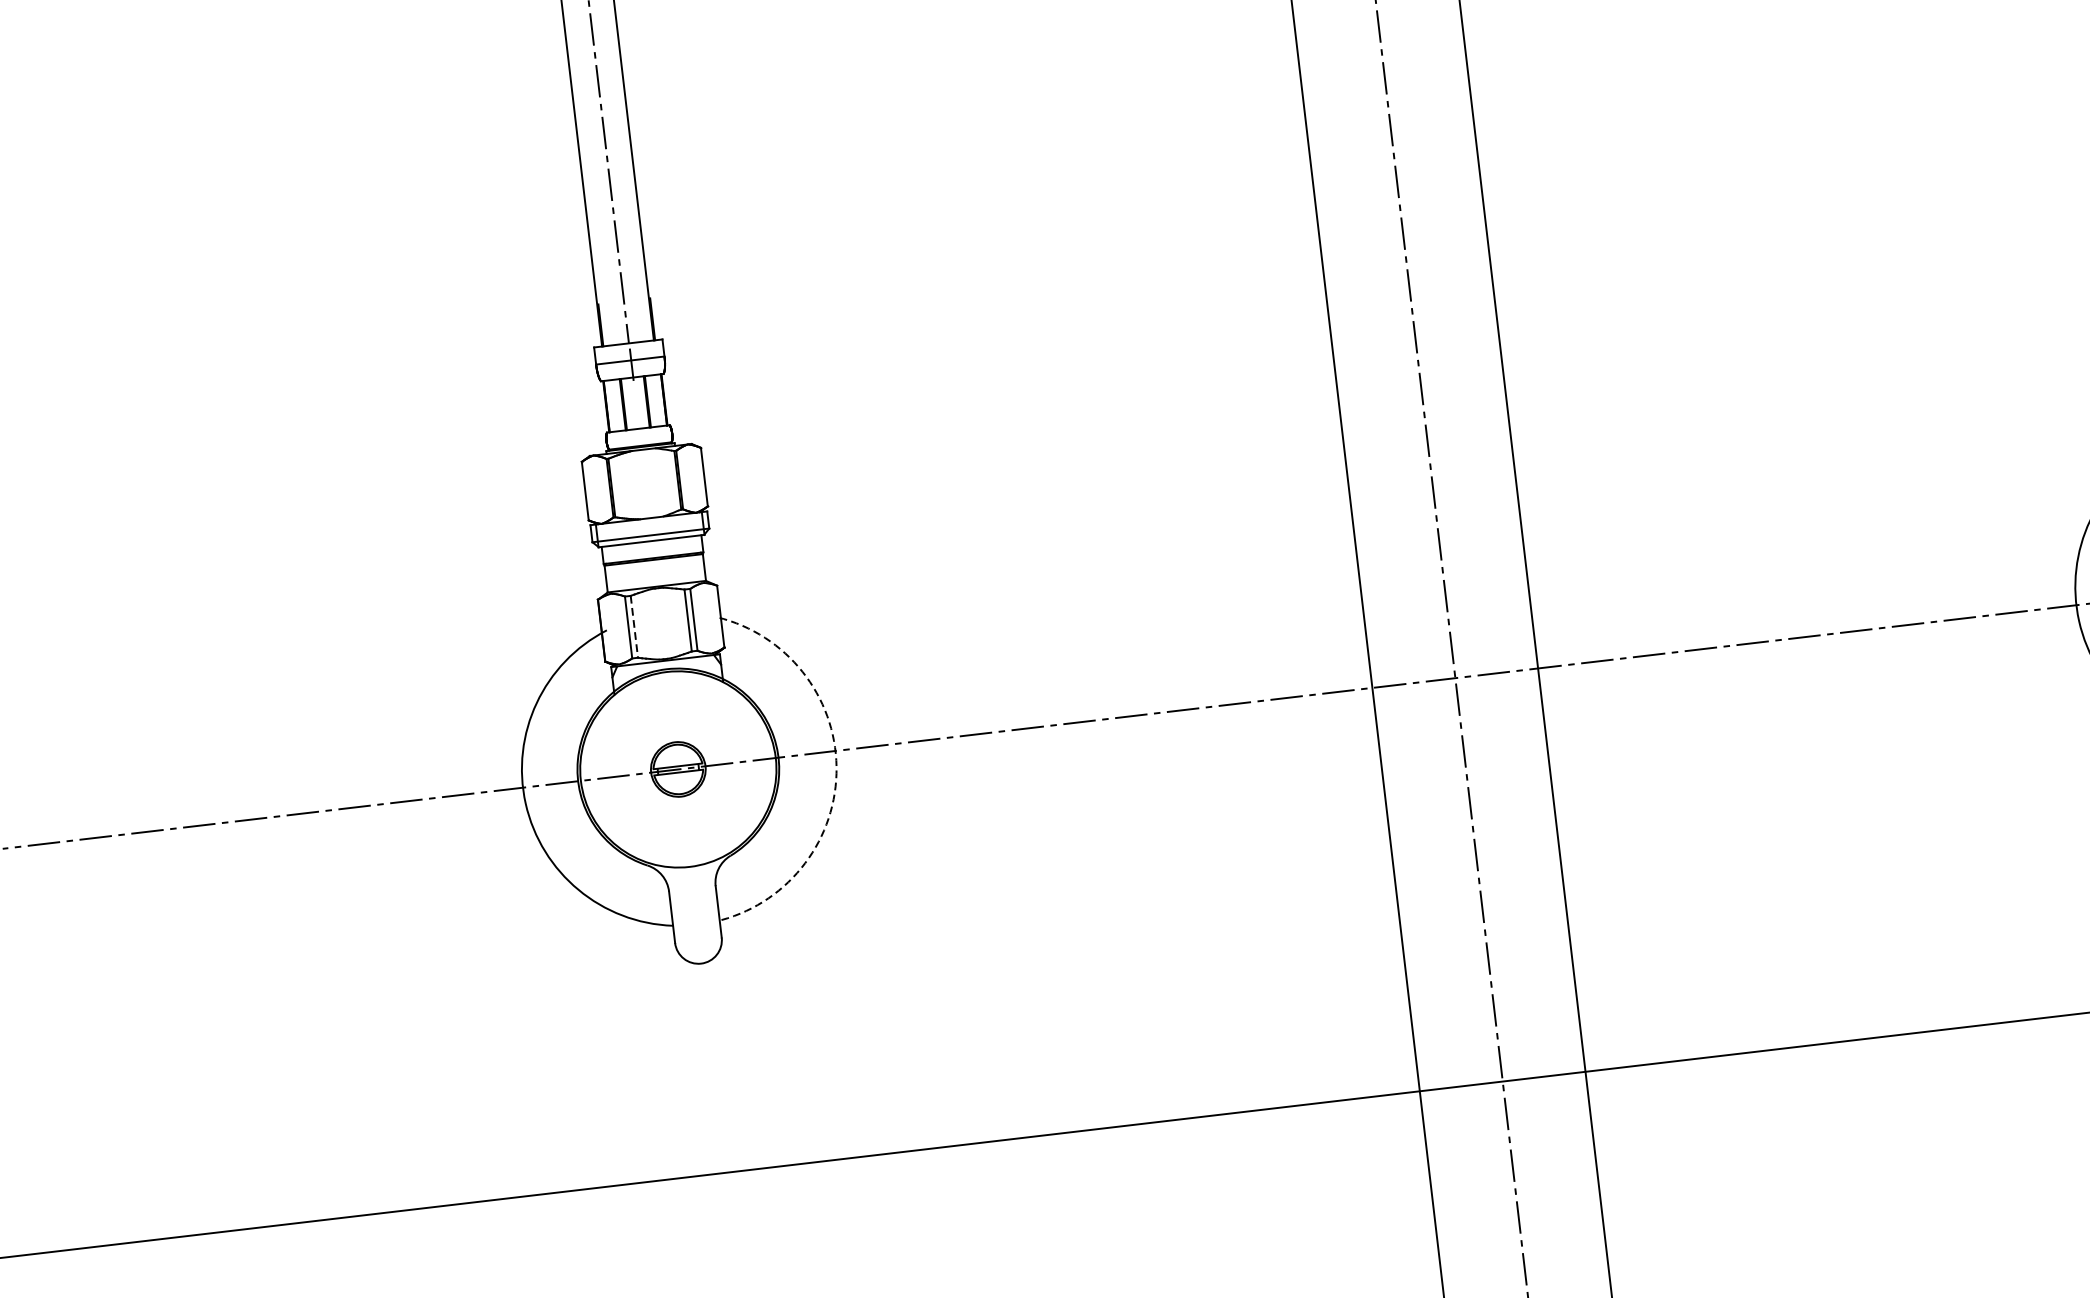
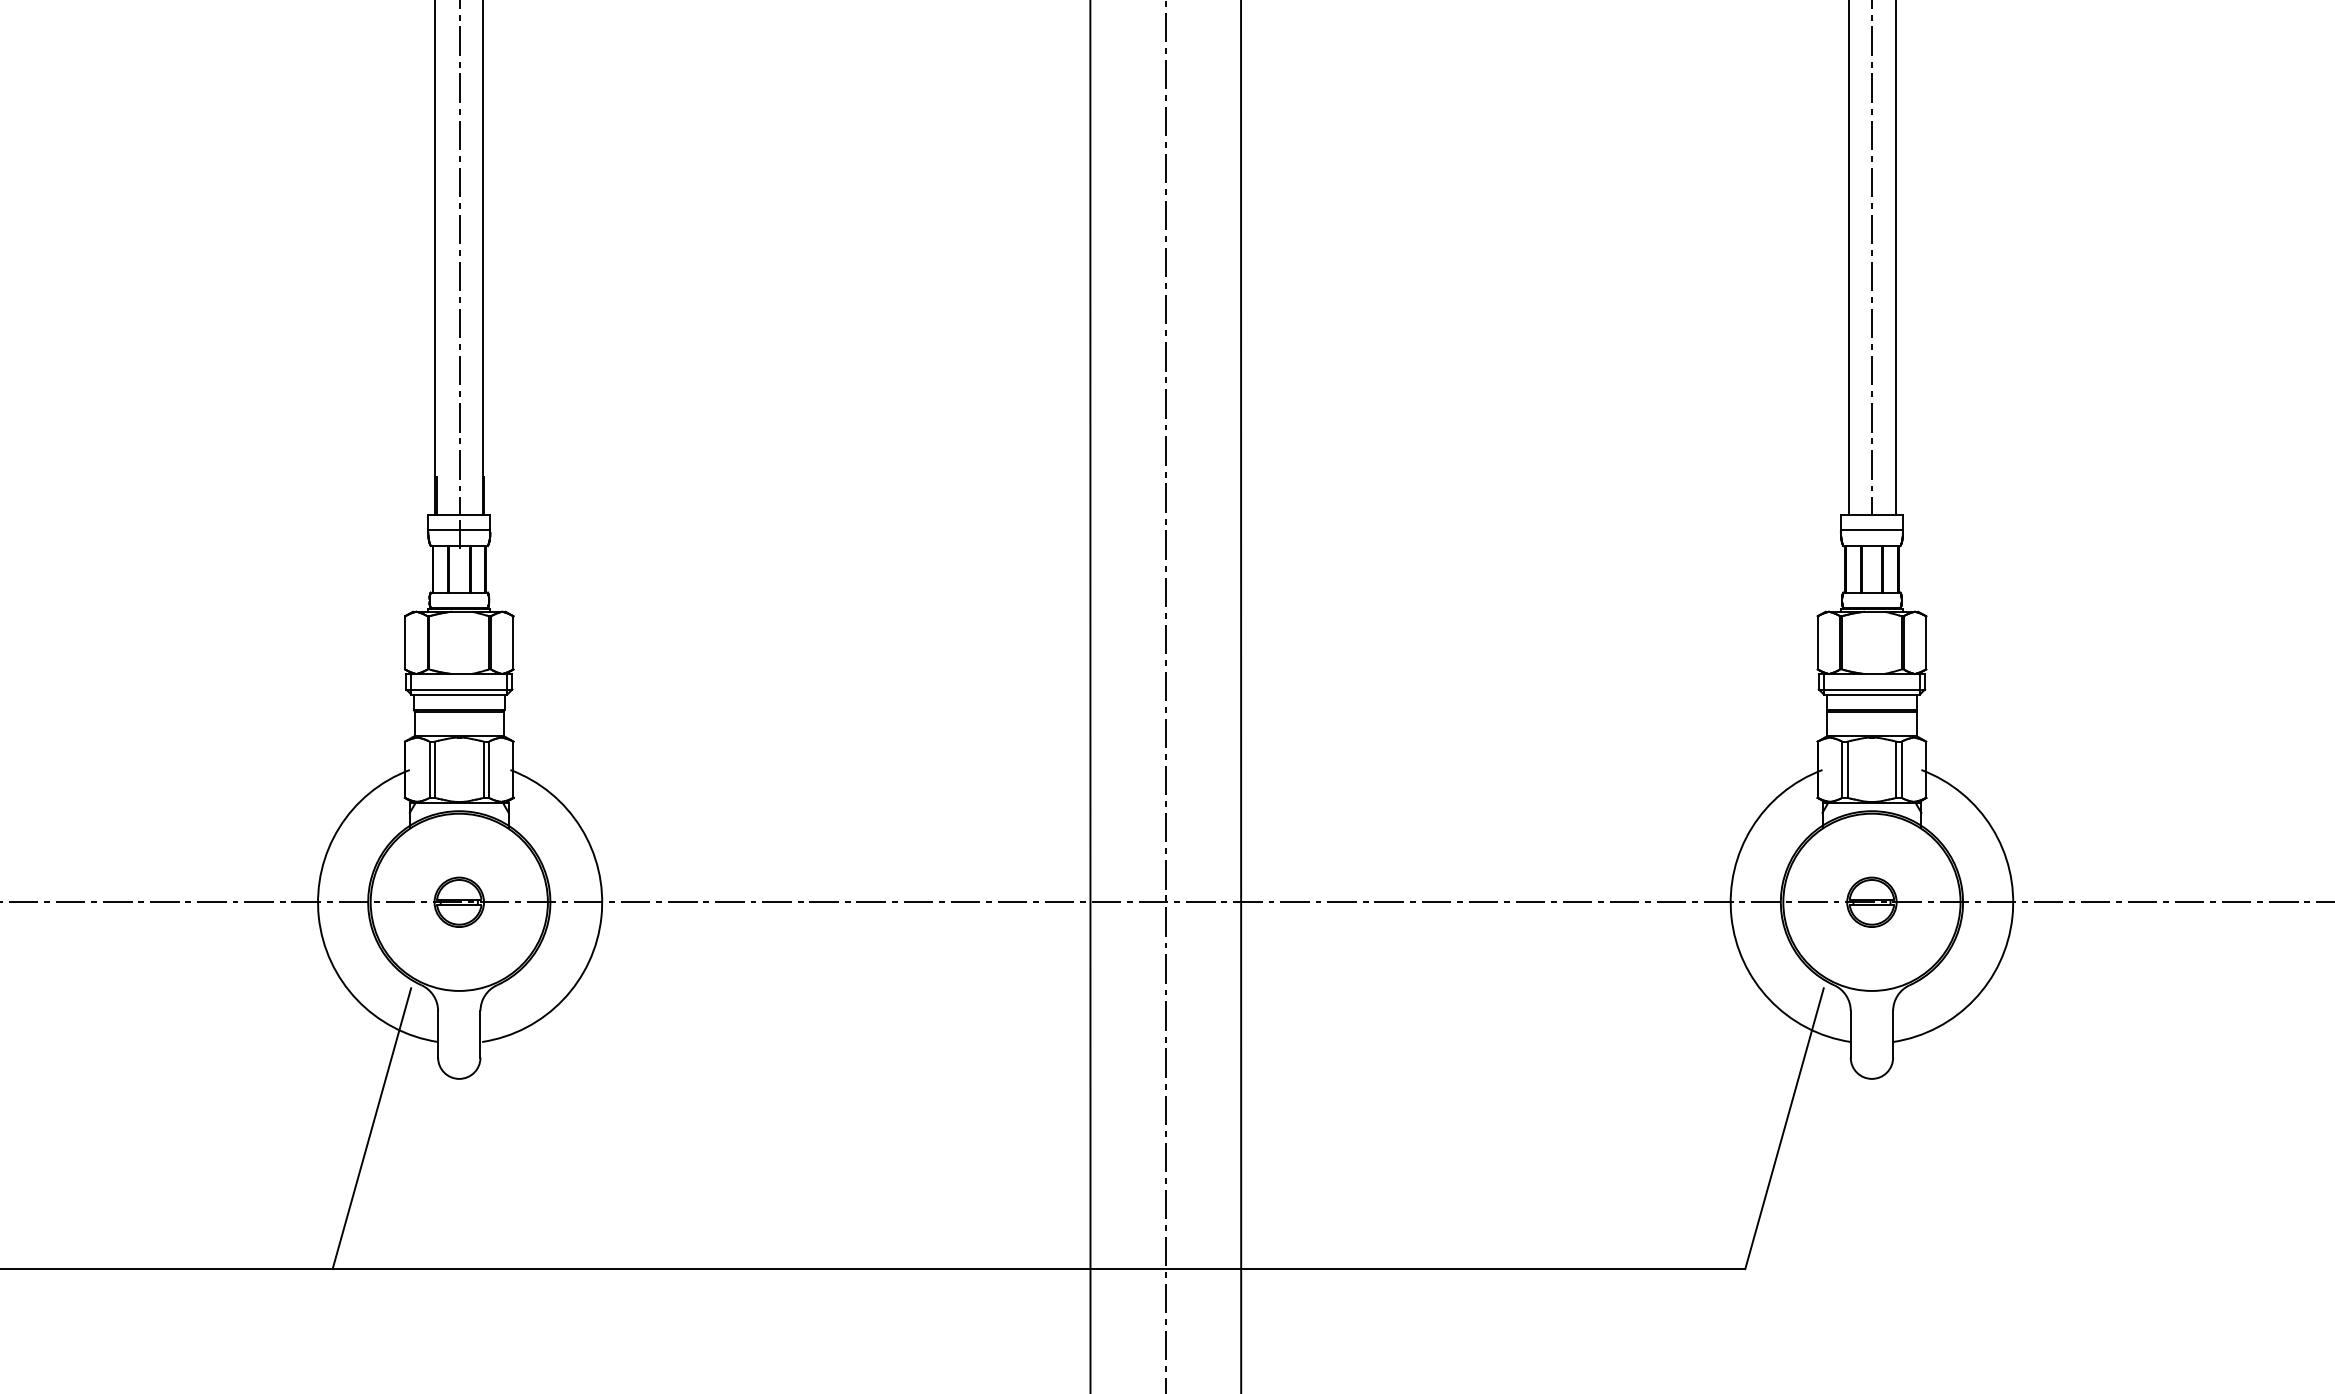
line: (634, 627) -> (434, 770), dashed -> solid
arc: (836, 766) -> (601, 916), dashed -> solid
line: (611, 1029) -> (371, 1128), added

